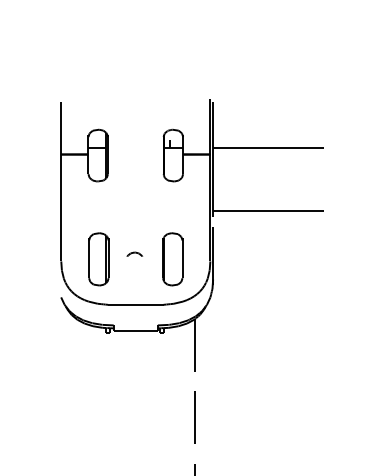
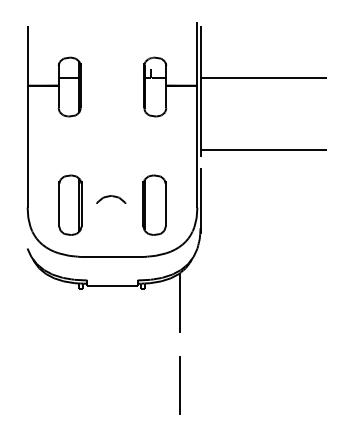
part: (134, 254) -> (111, 199), size x1.67

